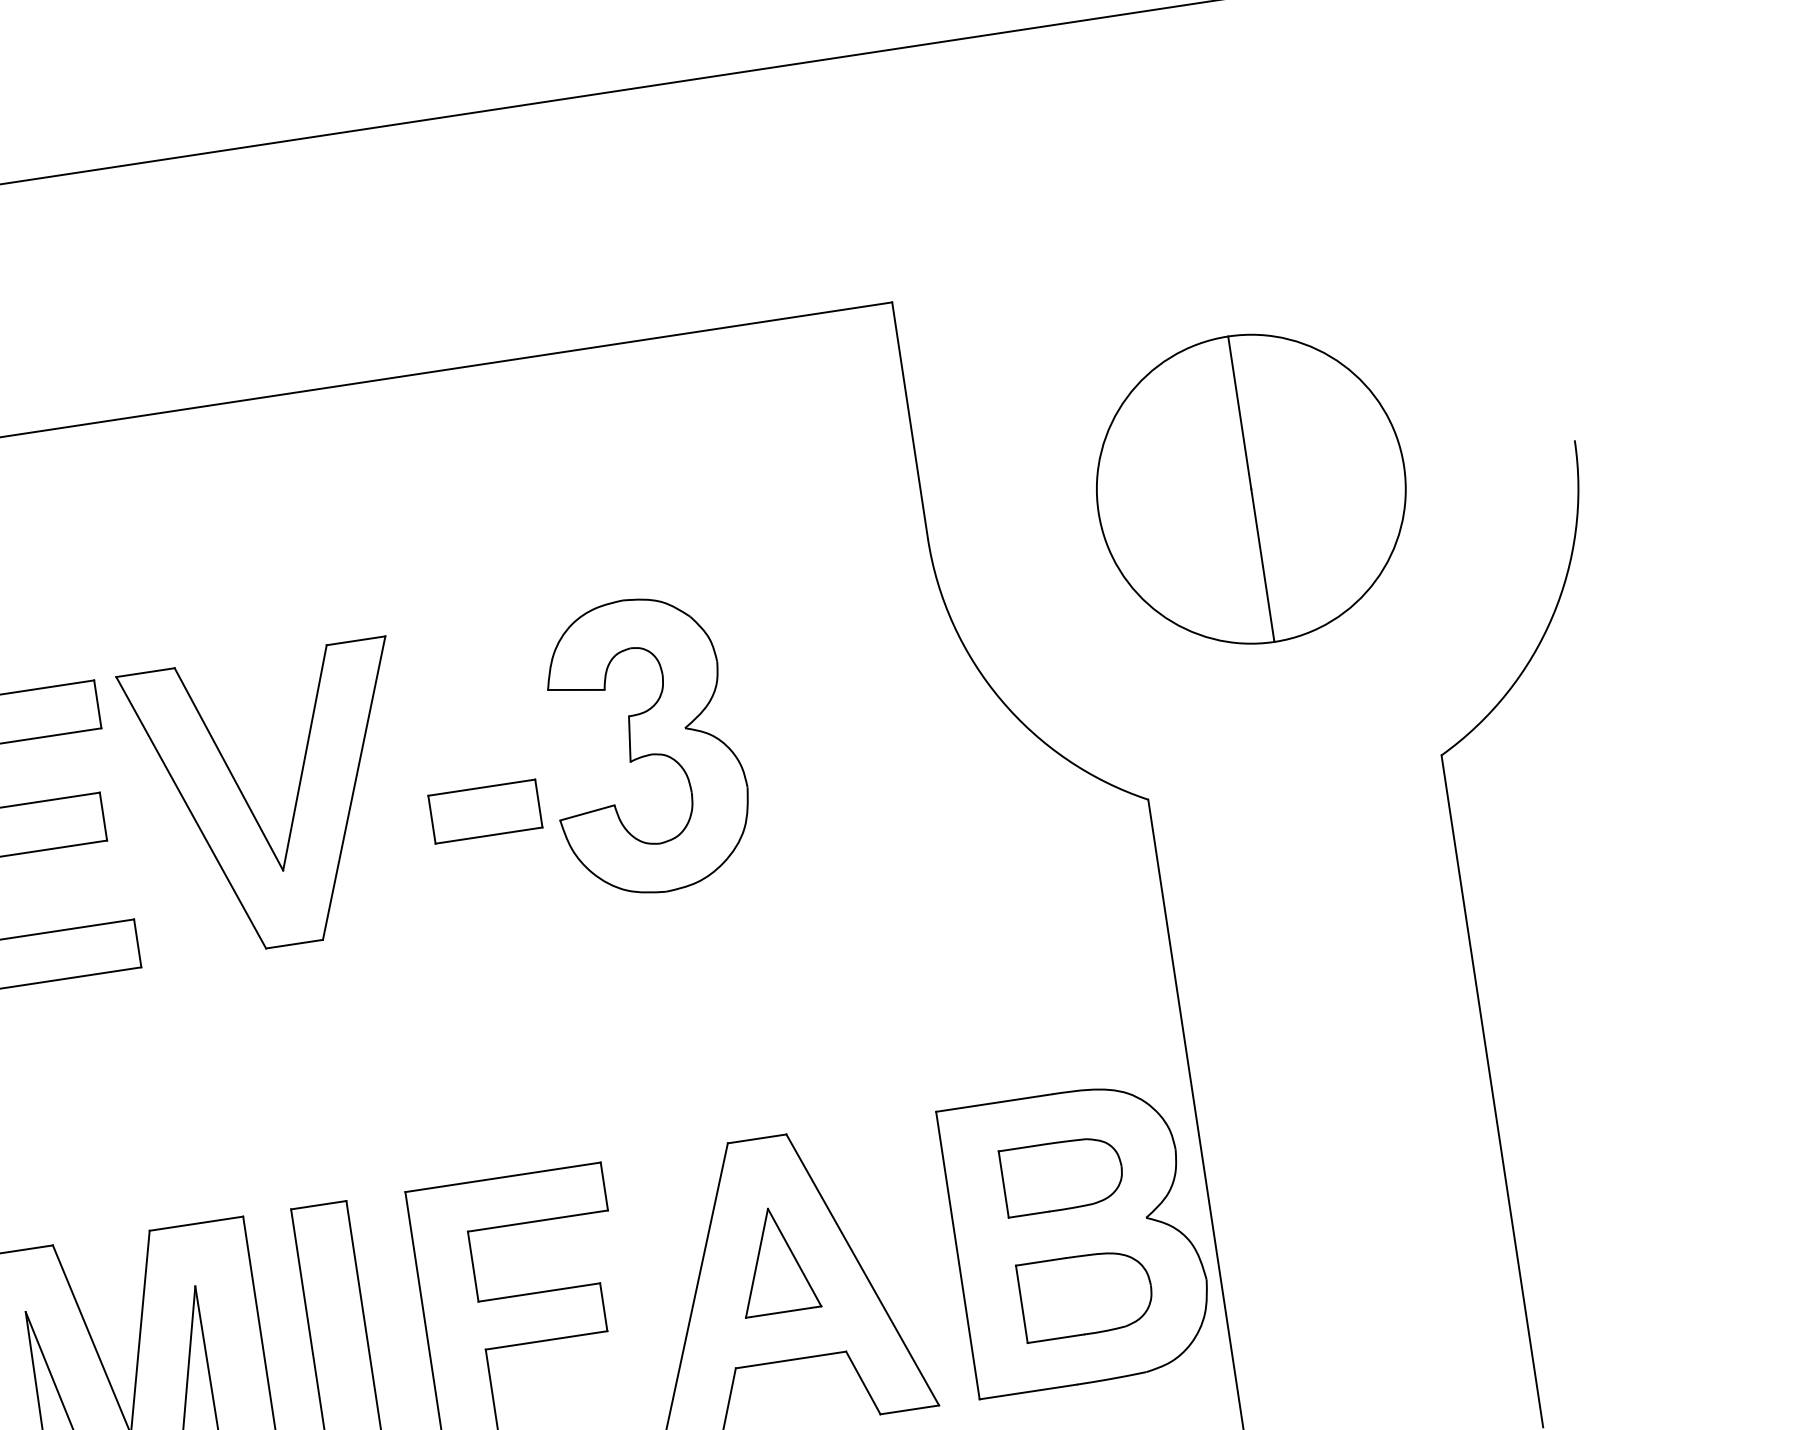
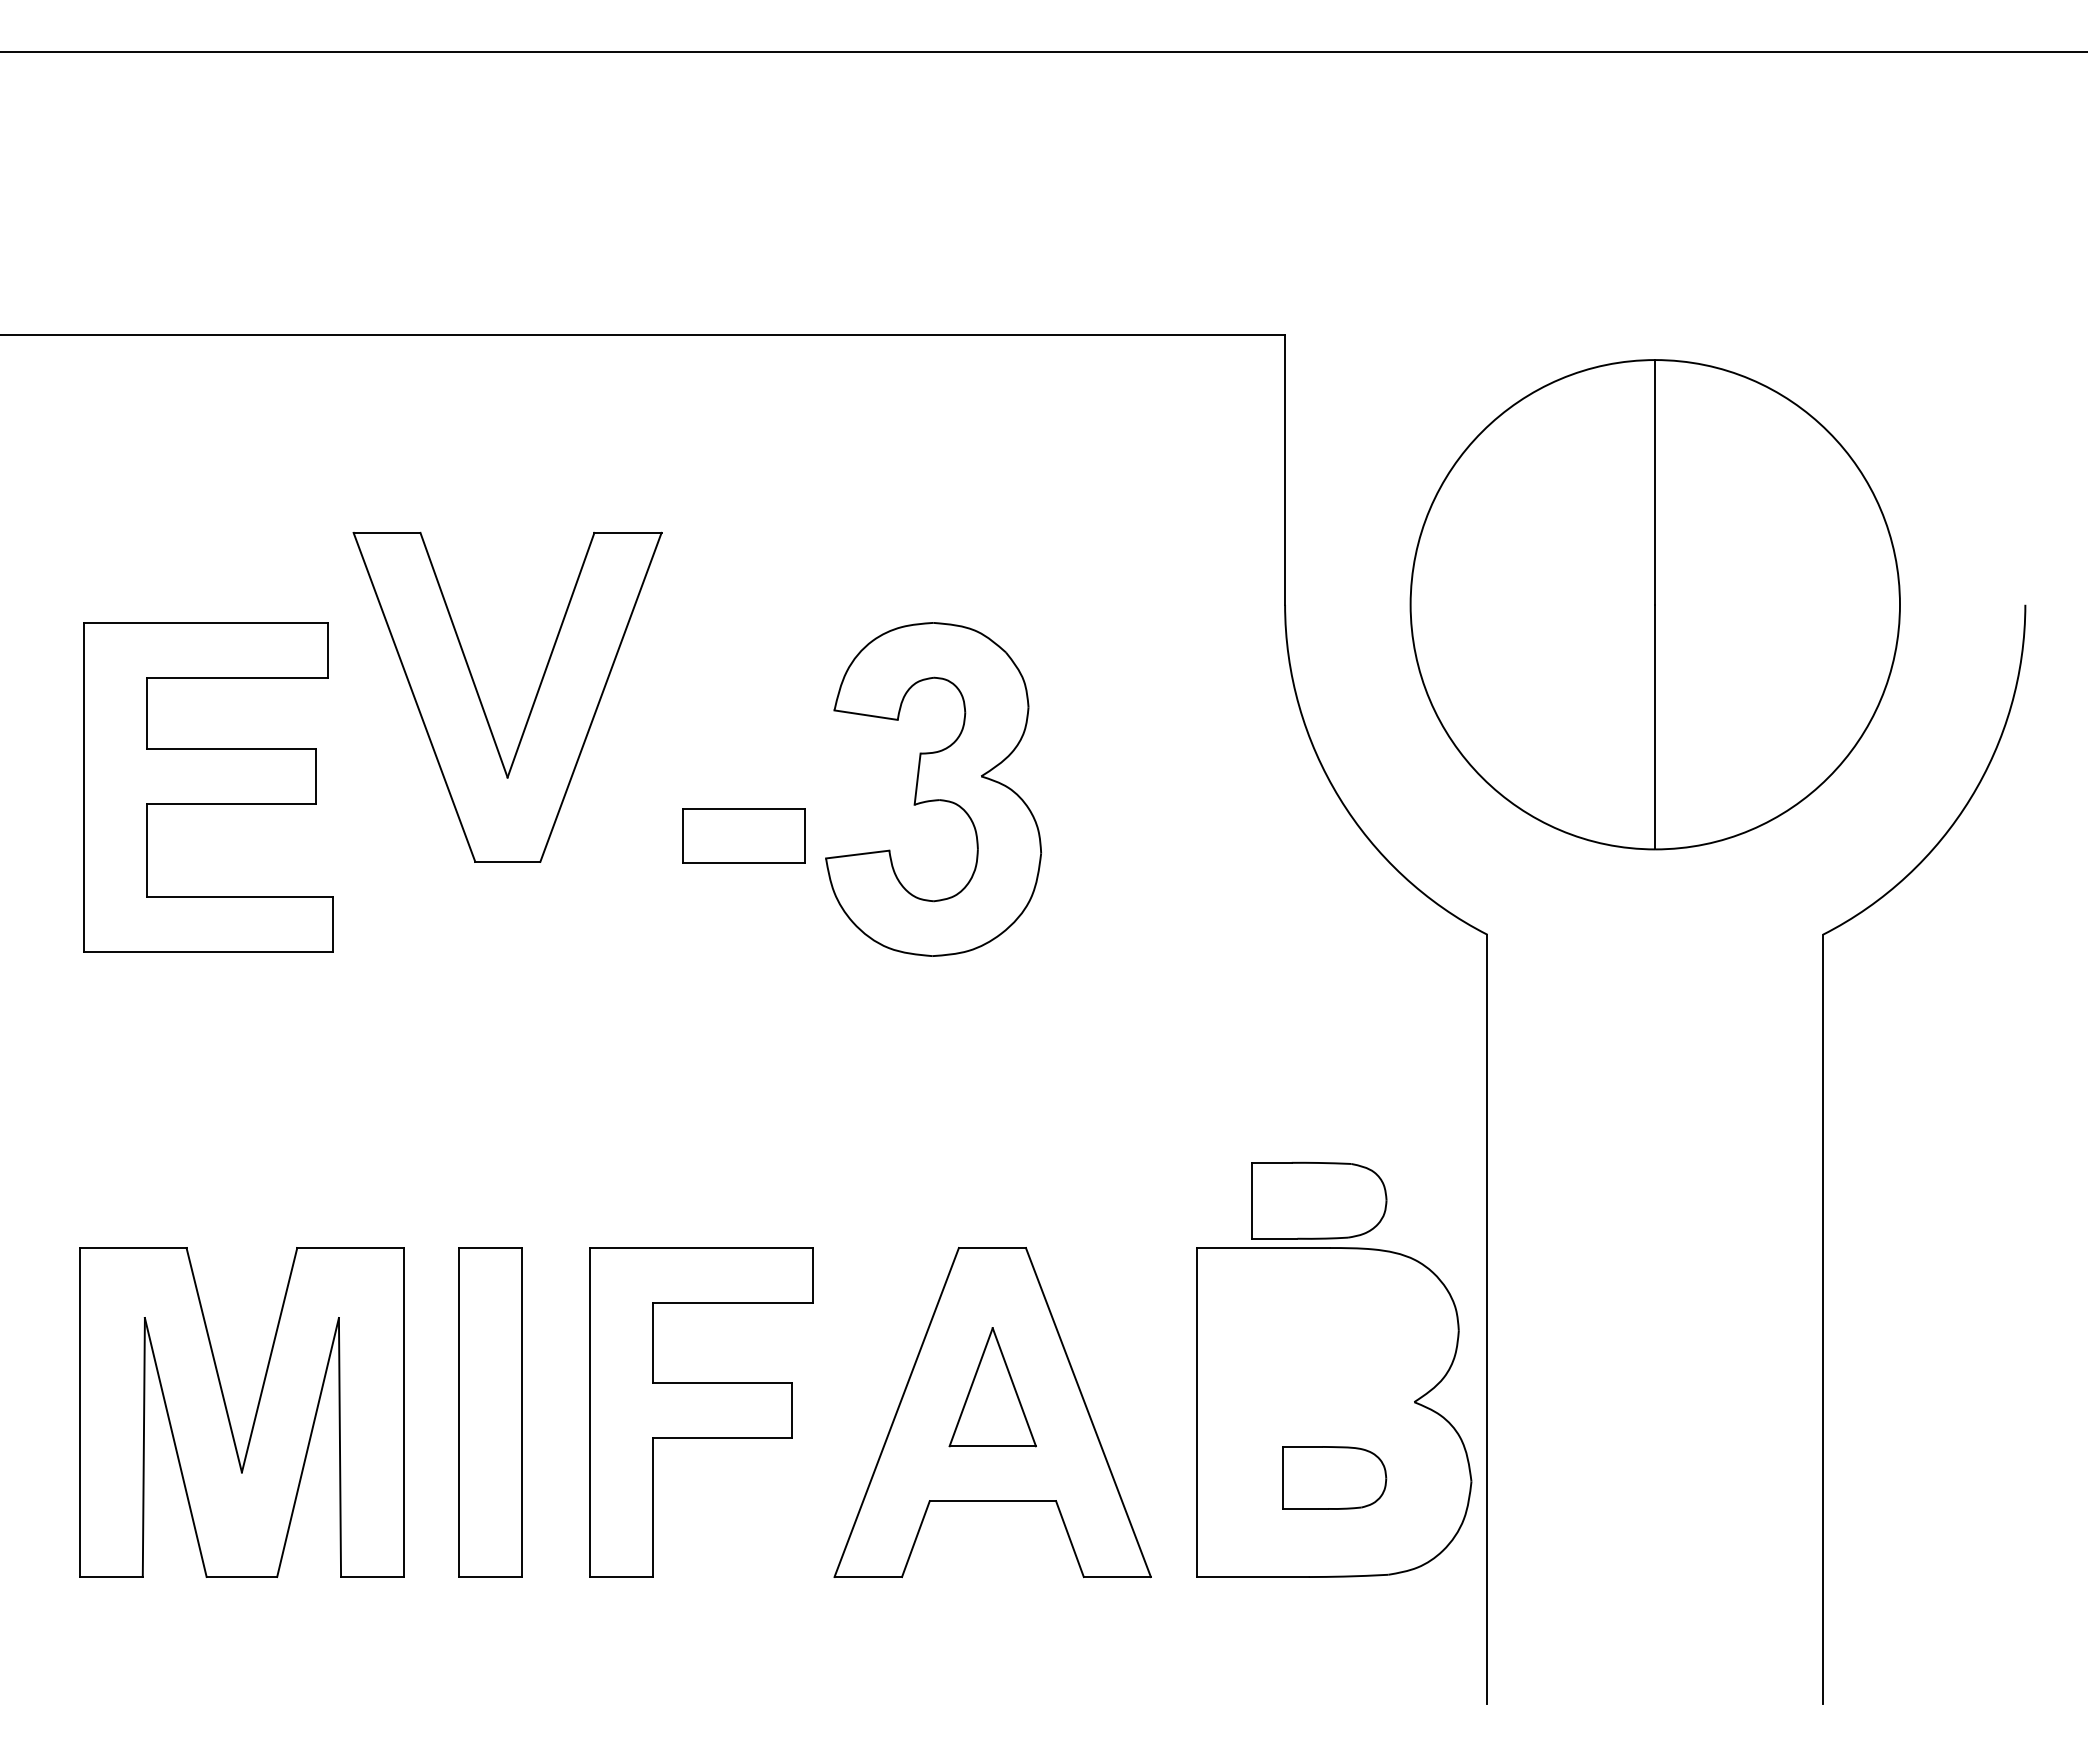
part: (1250, 489) -> (1654, 604), size x1.4
part: (251, 809) -> (482, 703), moved
part: (1063, 1175) -> (1319, 1200), moved
part: (1086, 1294) -> (1334, 1477), size x0.7

